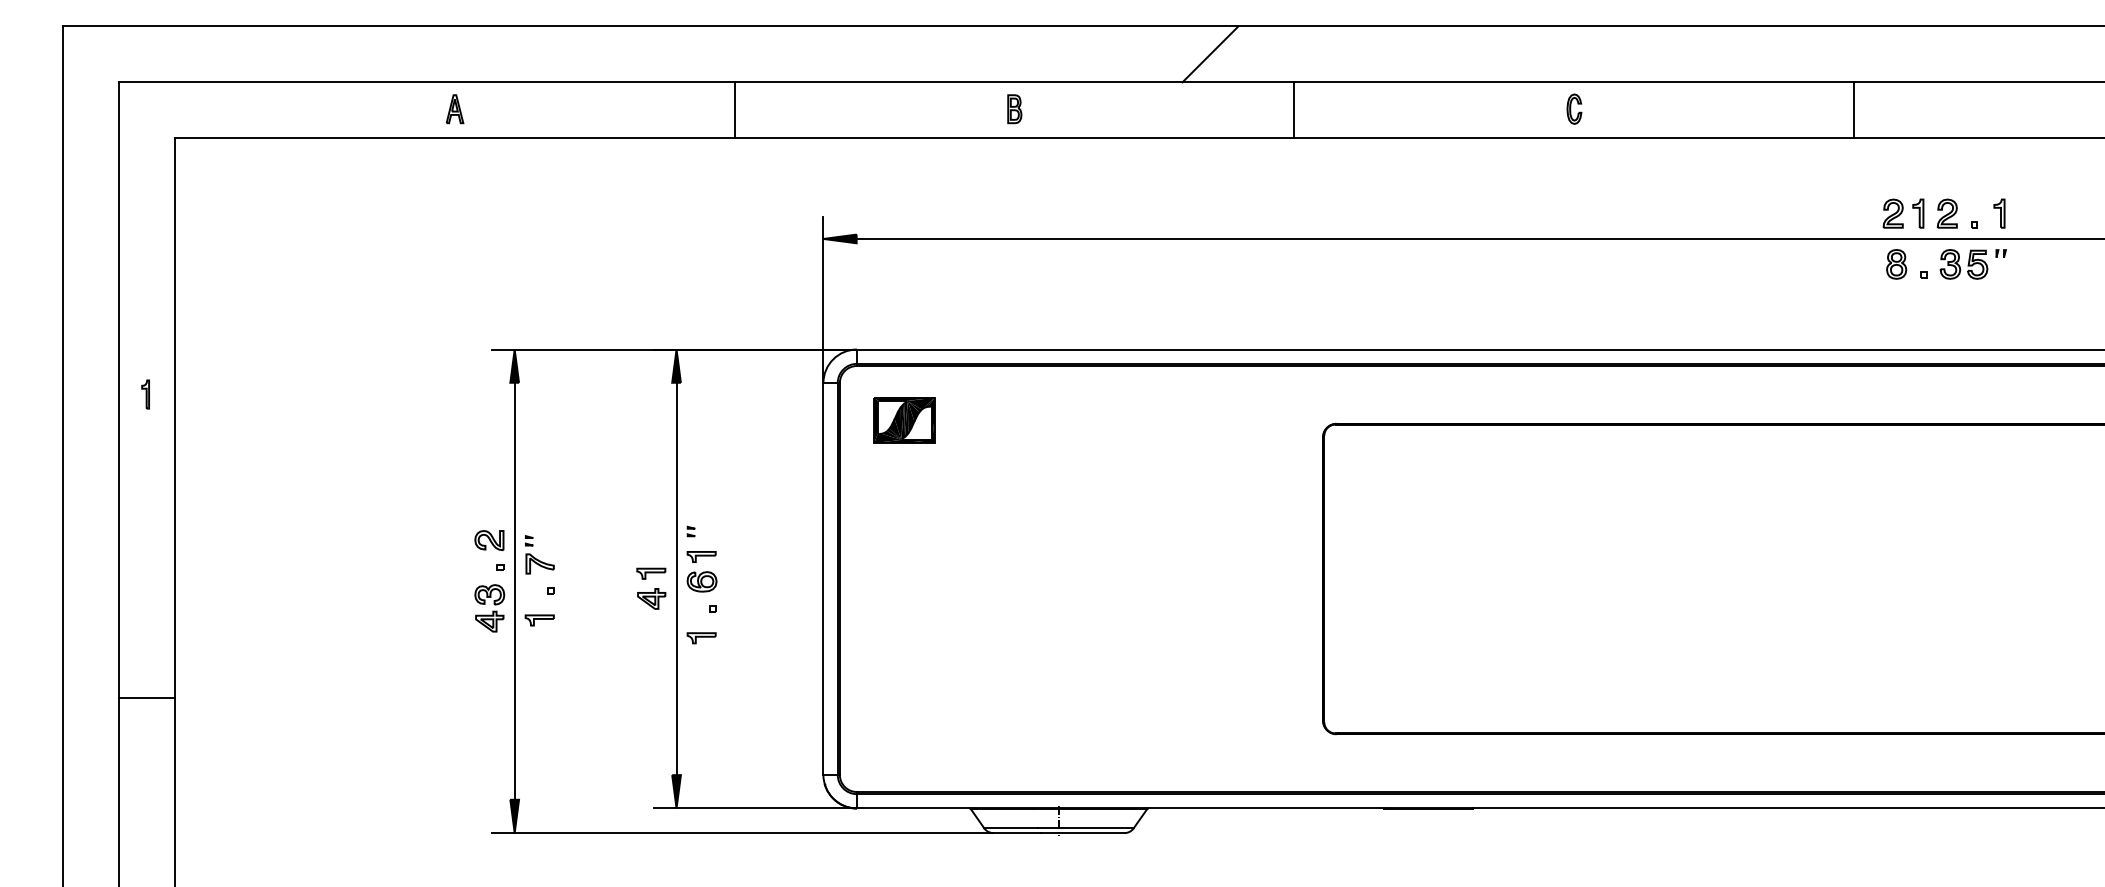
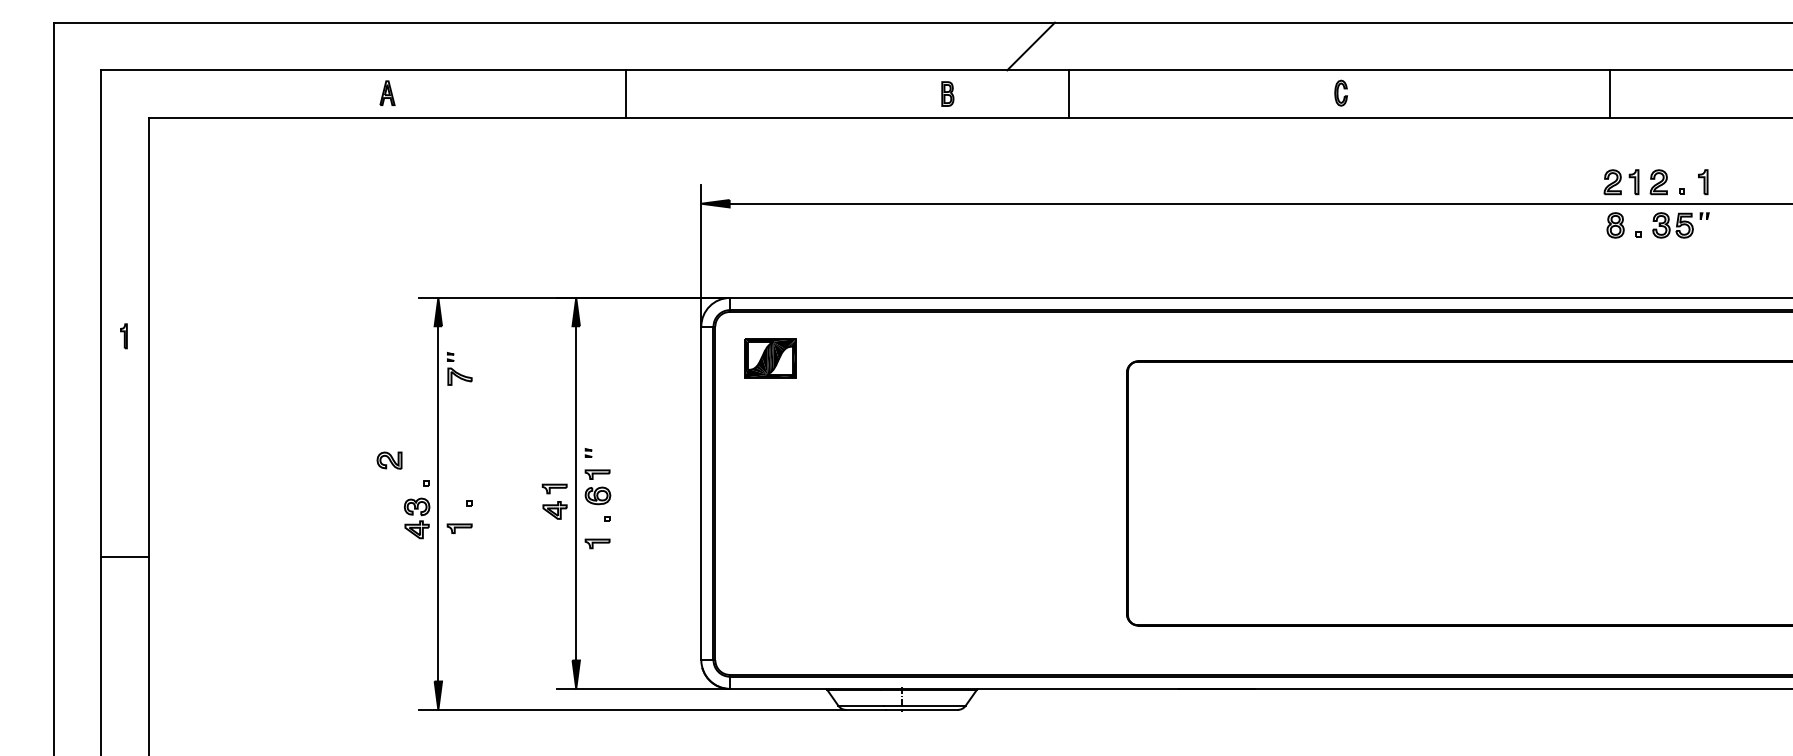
part: (1014, 109) -> (947, 94), moved
line: (1294, 110) -> (1068, 94), moved
line: (1854, 110) -> (1610, 94), moved
part: (489, 540) -> (389, 460), moved
part: (539, 554) -> (459, 368), moved
line: (147, 698) -> (125, 557), moved

